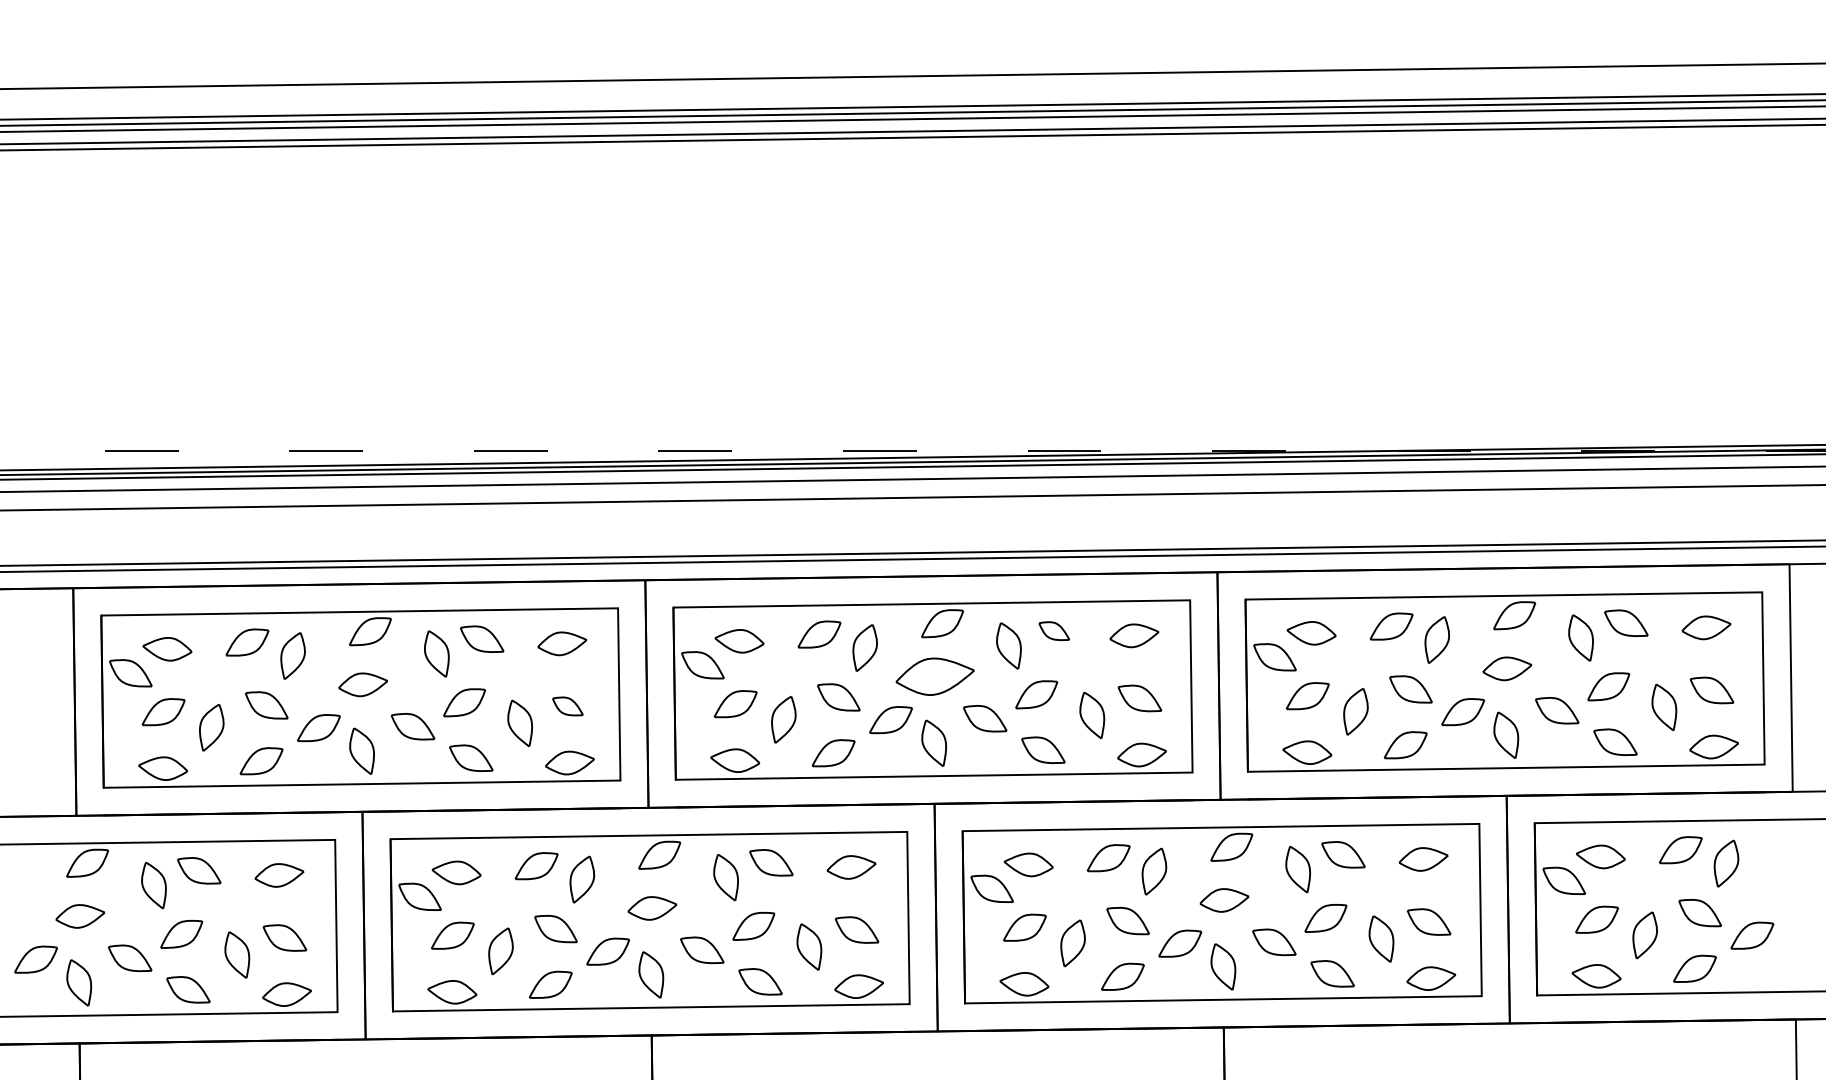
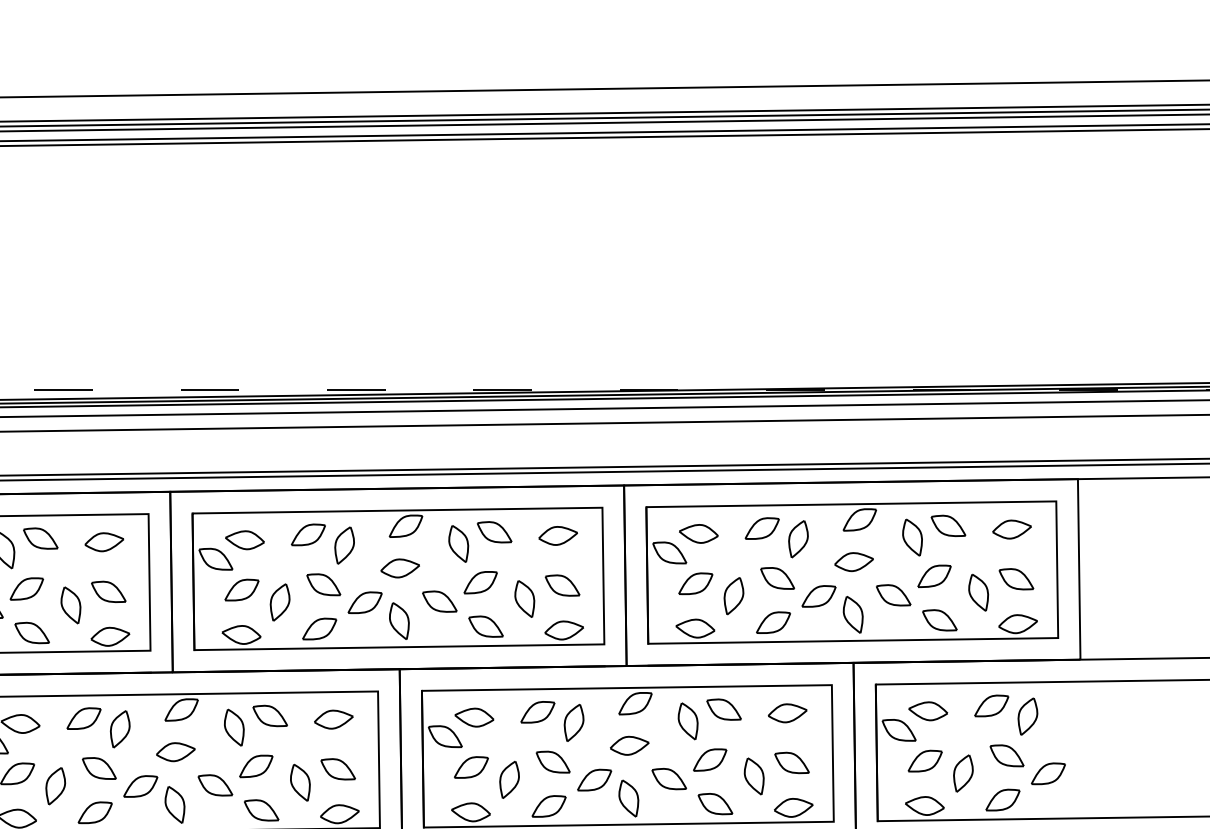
part: (1054, 630) -> (494, 531), size x1.43
part: (935, 676) -> (400, 568), size x0.62
part: (567, 706) -> (108, 591), size x1.43

